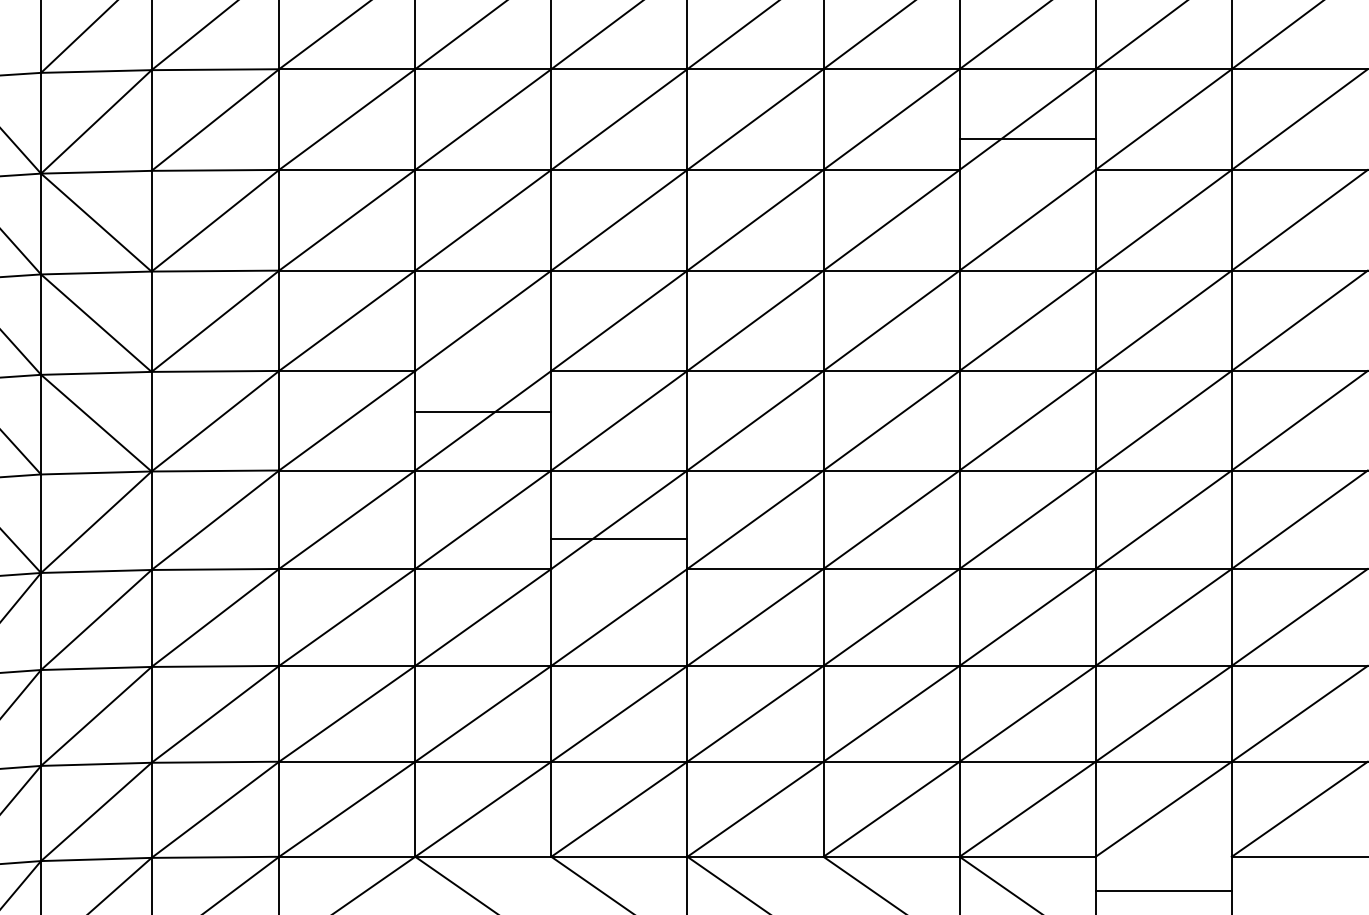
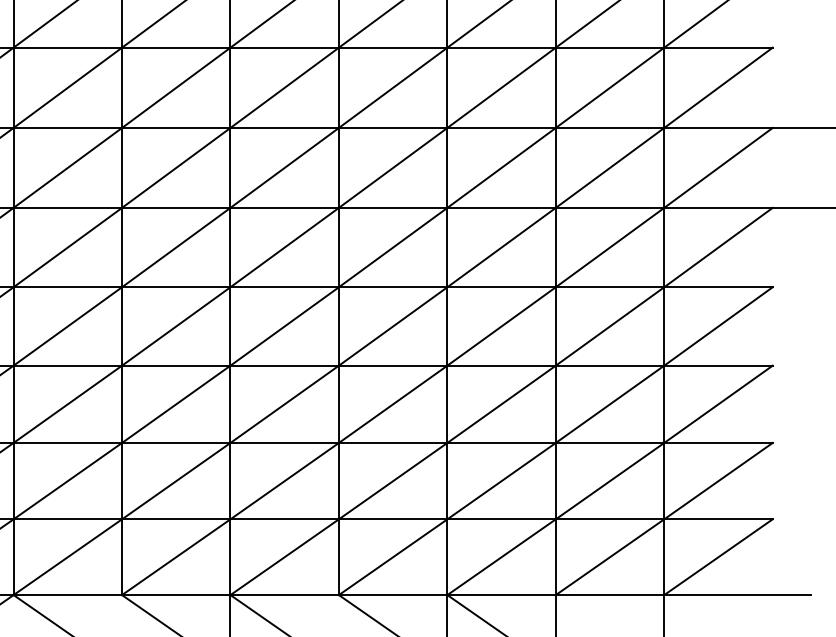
line: (1027, 138) -> (501, 47), moved
line: (483, 411) -> (67, 207), moved
line: (619, 538) -> (176, 365), moved
line: (1163, 890) -> (609, 594), moved

